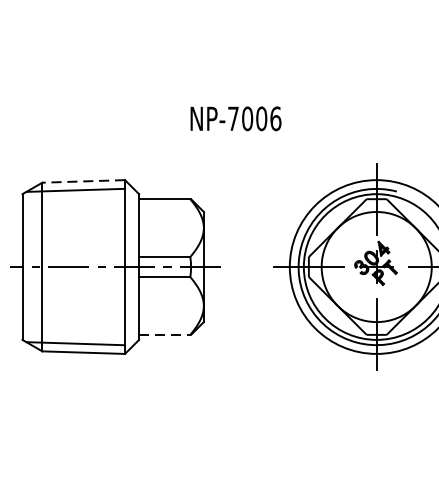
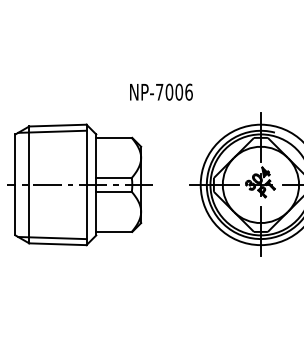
text: (236, 117) -> (161, 91), moved
line: (83, 181) -> (57, 125), dashed -> solid
line: (165, 334) -> (114, 231), dashed -> solid

